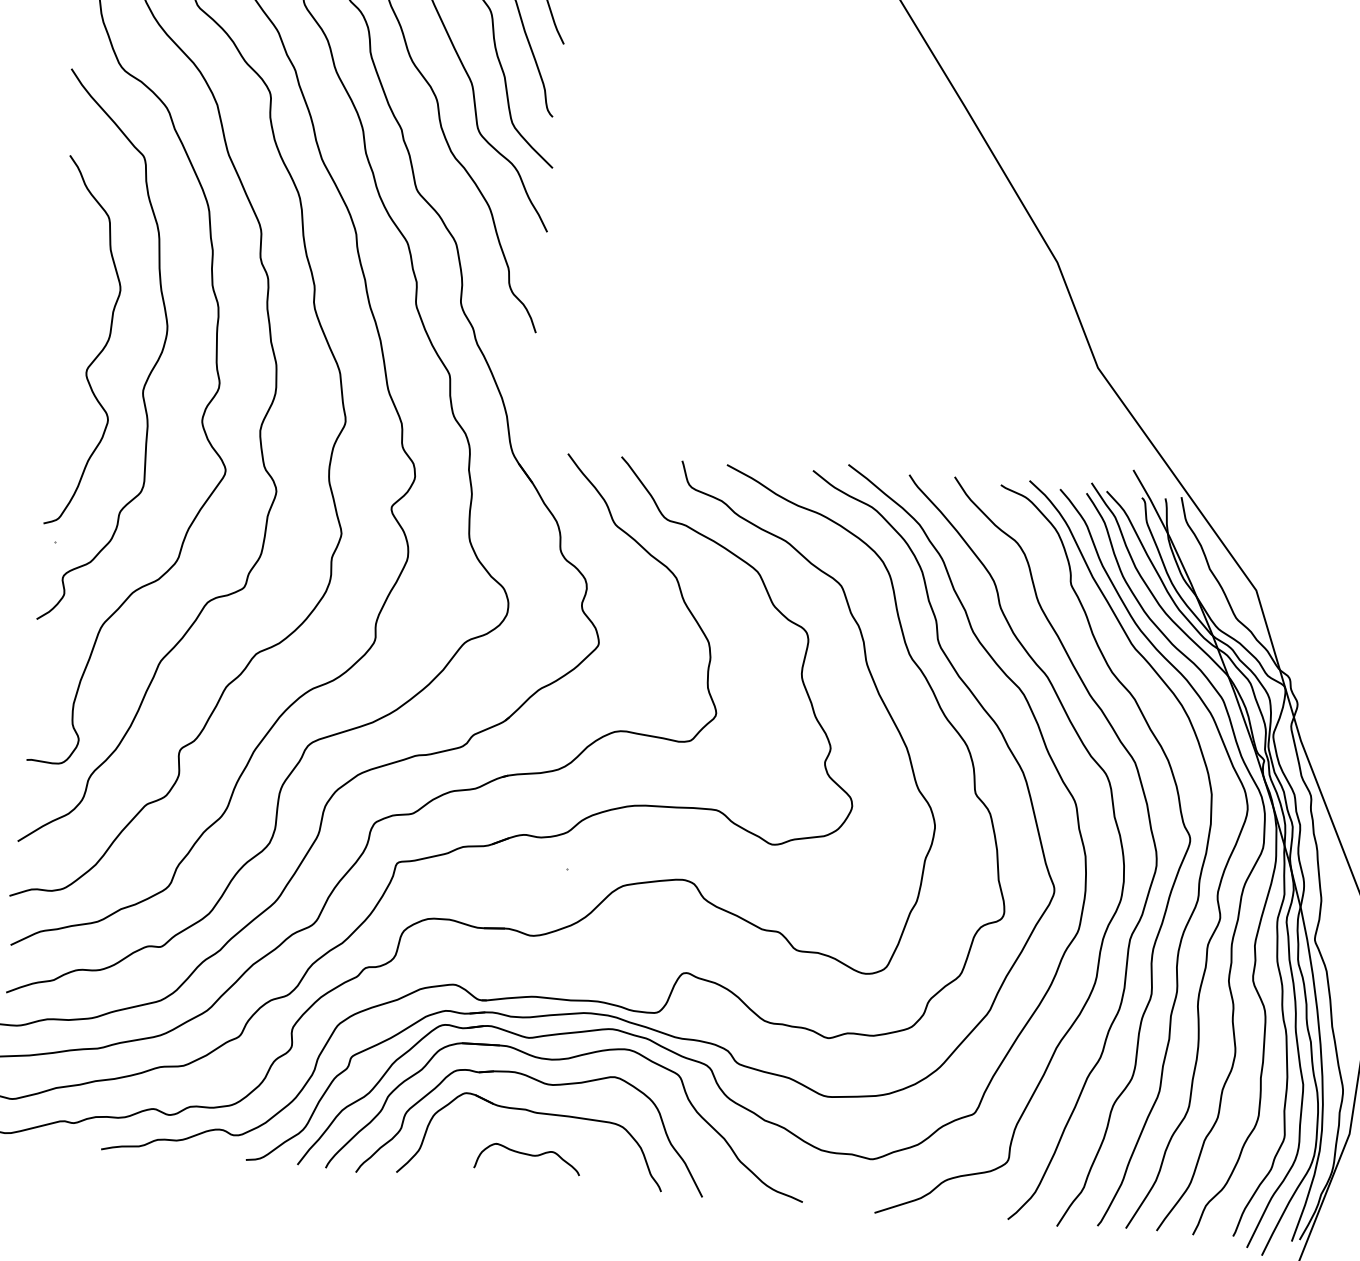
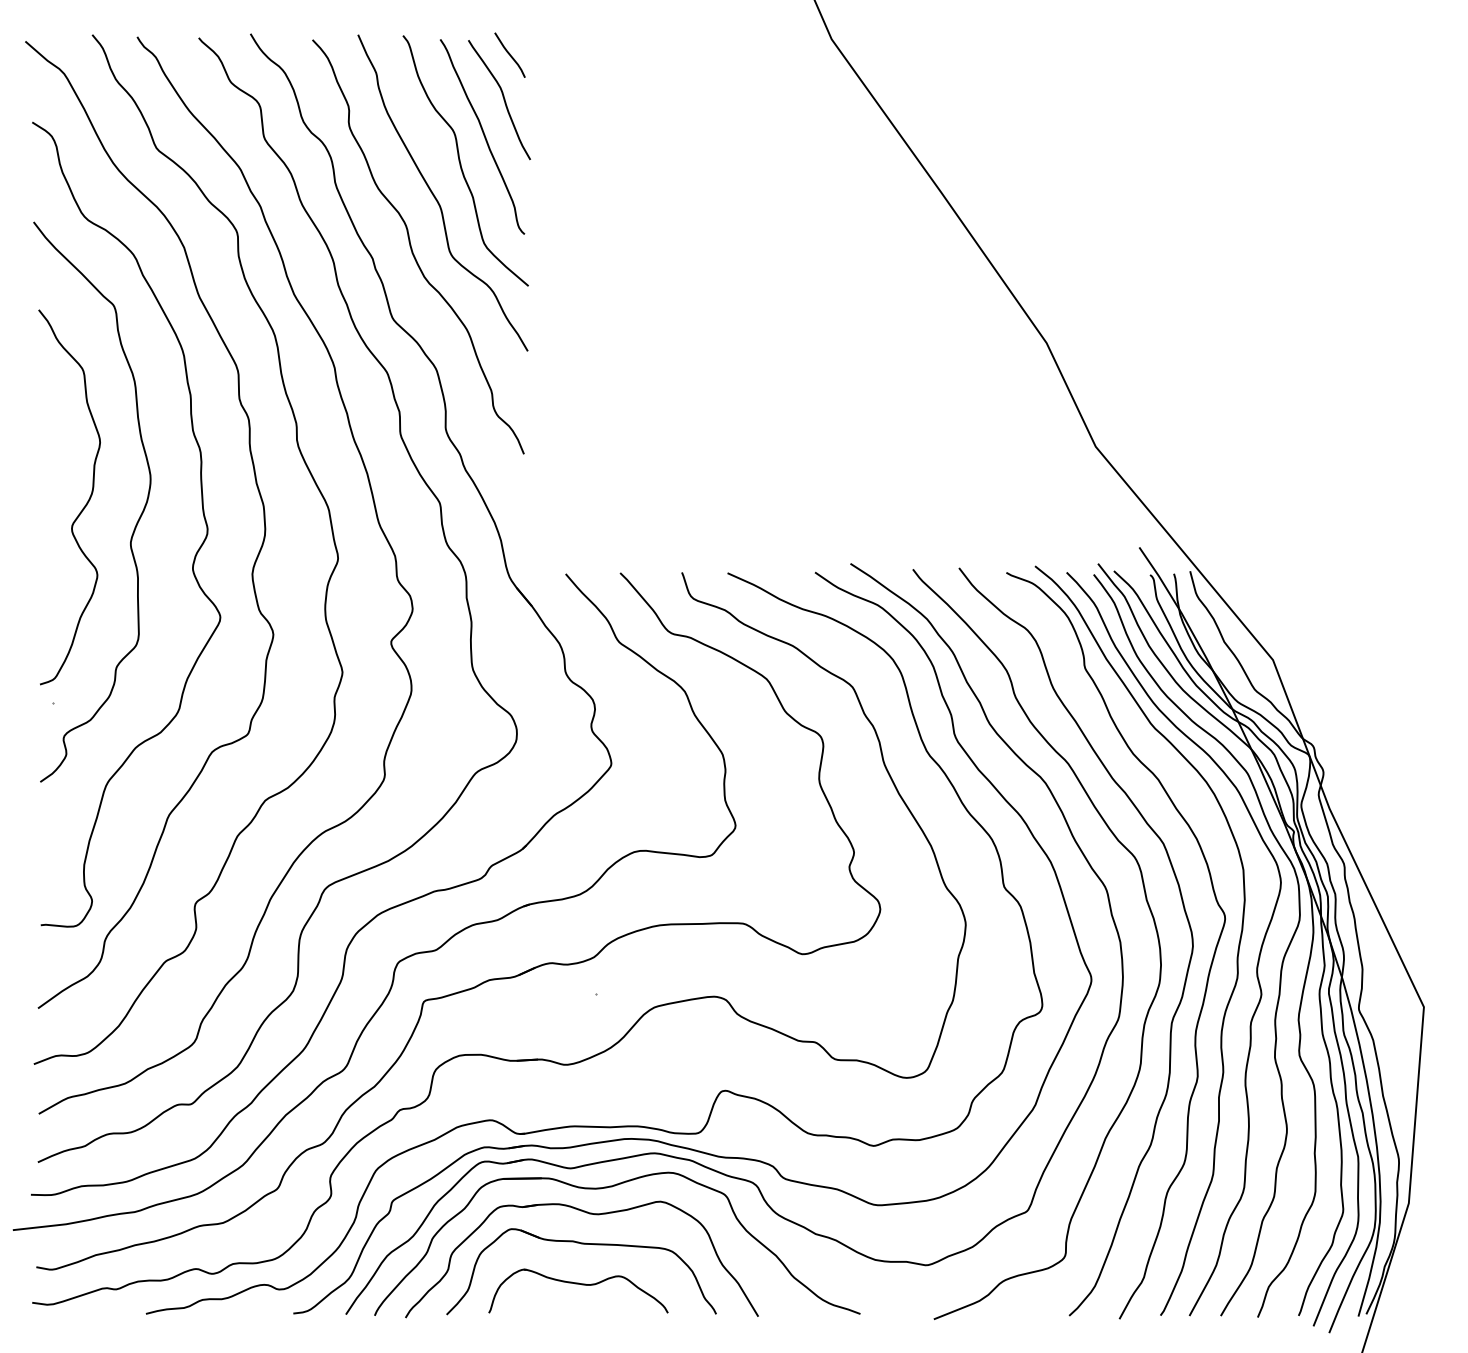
part: (527, 1158) -> (578, 1290), size x1.67

